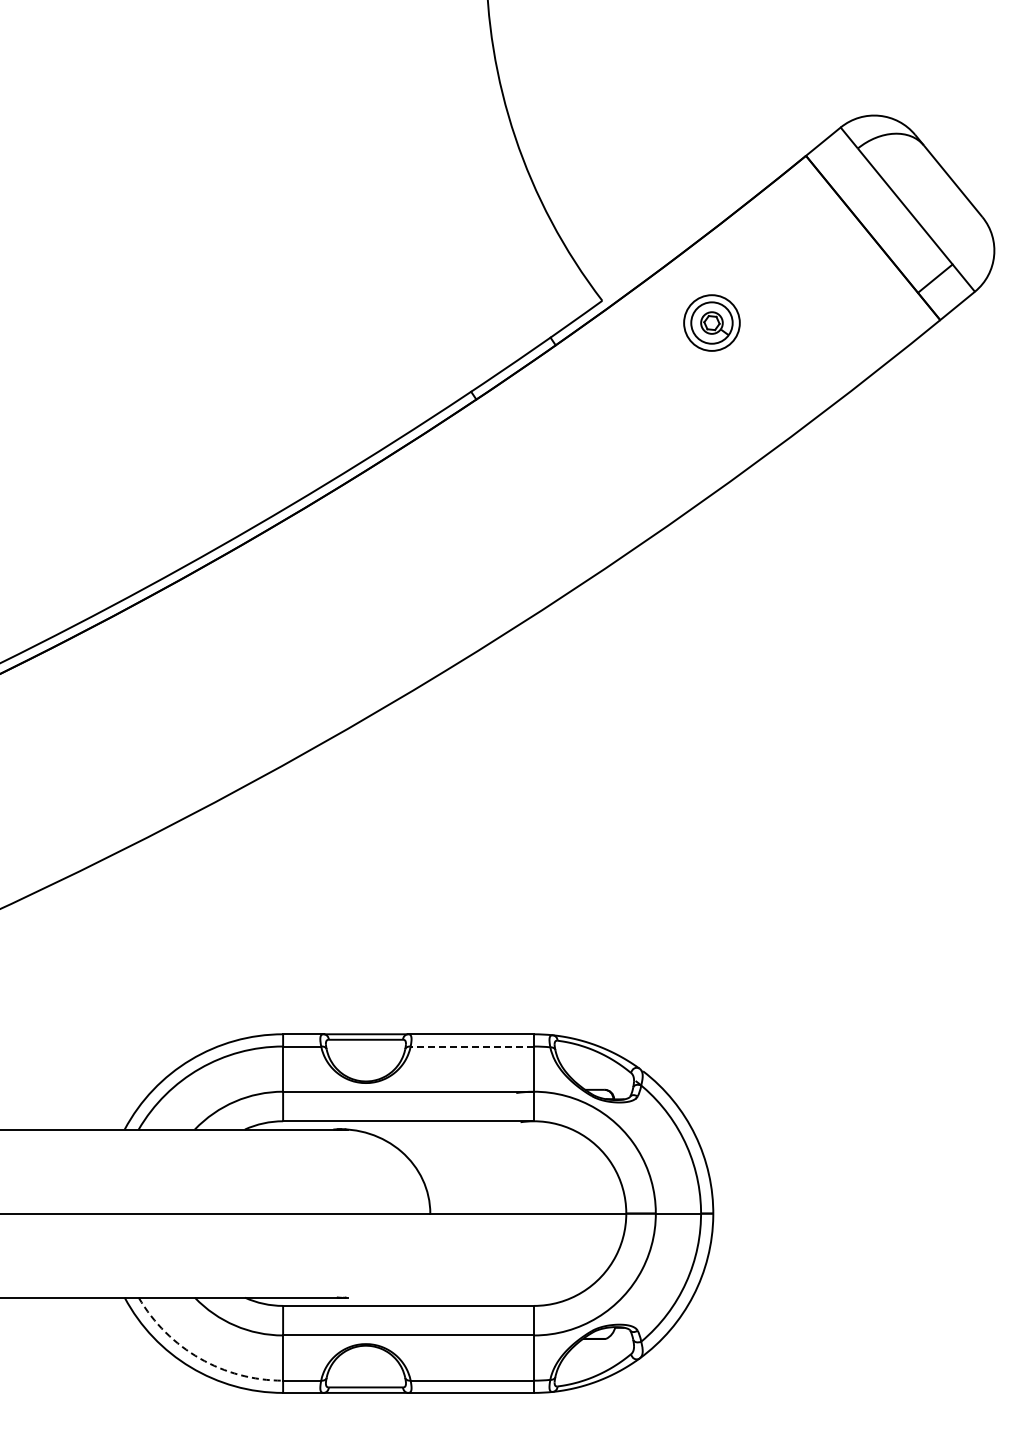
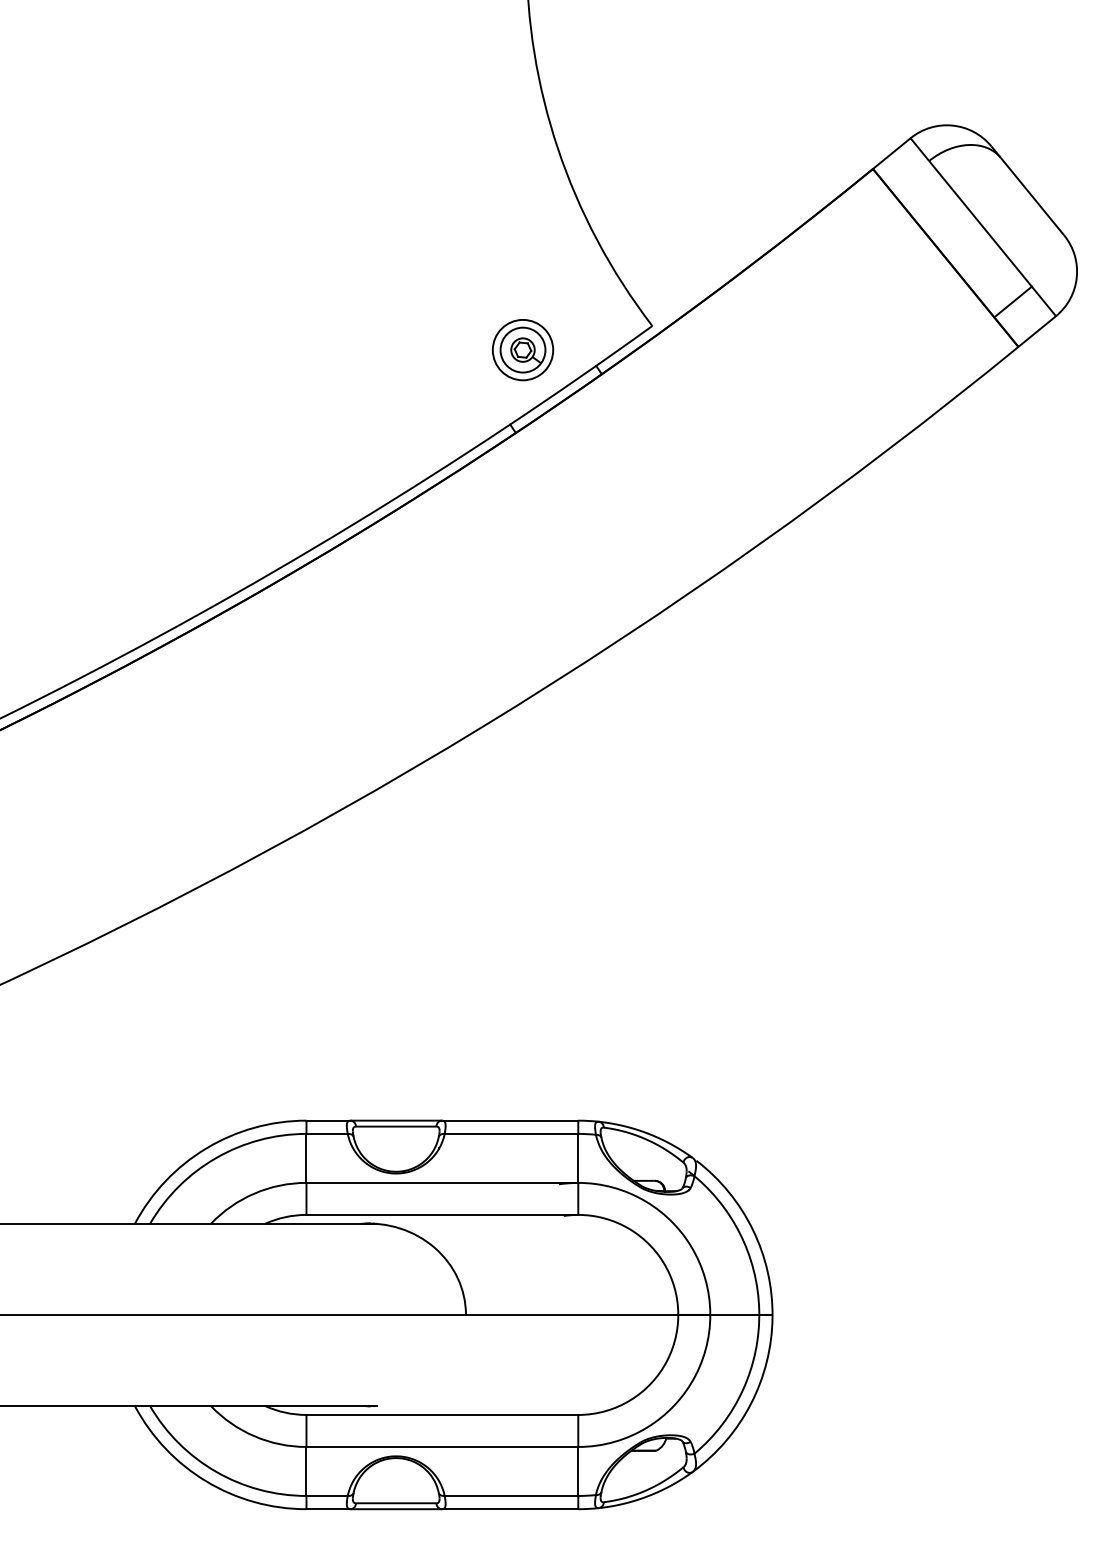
part: (711, 322) -> (522, 349), moved
line: (472, 1046) -> (511, 1133), dashed -> solid
arc: (199, 1358) -> (215, 1471), dashed -> solid

